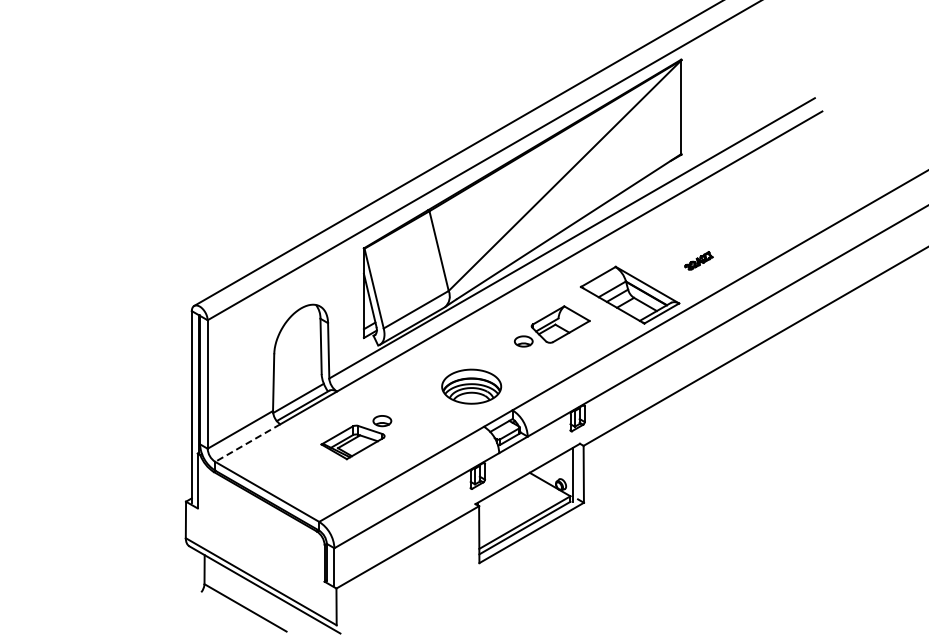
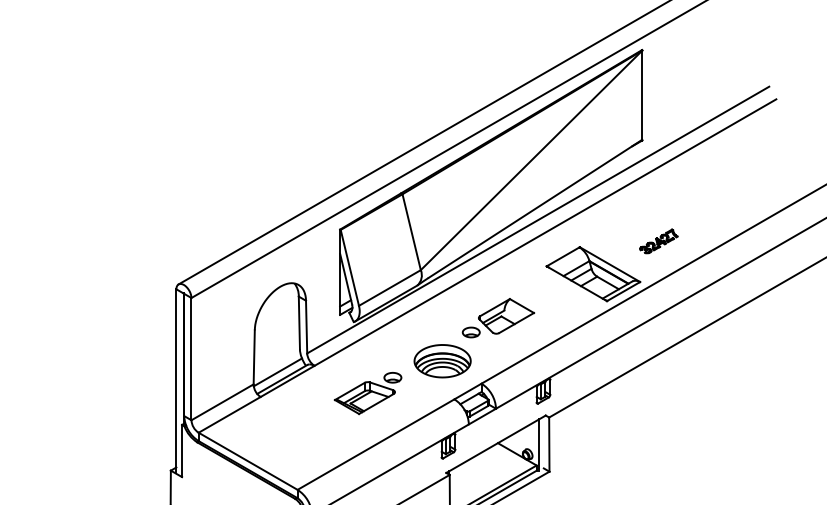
part: (698, 260) -> (658, 241), size x1.43
part: (552, 326) -> (498, 318), moved
part: (356, 437) -> (368, 393), moved
line: (247, 443) -> (229, 415), dashed -> solid

